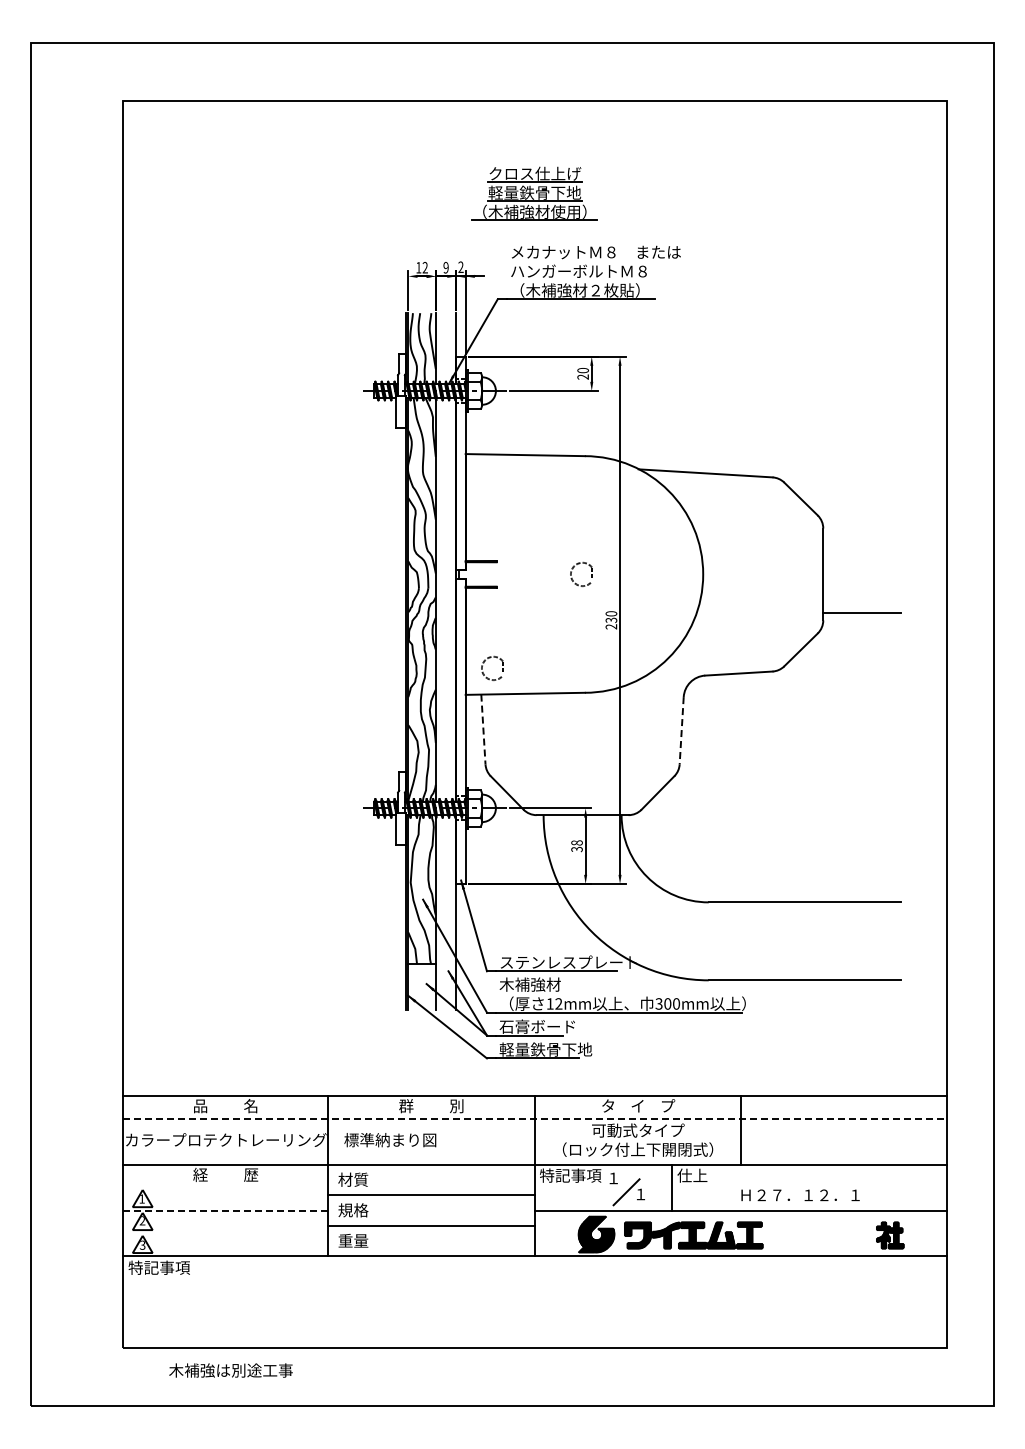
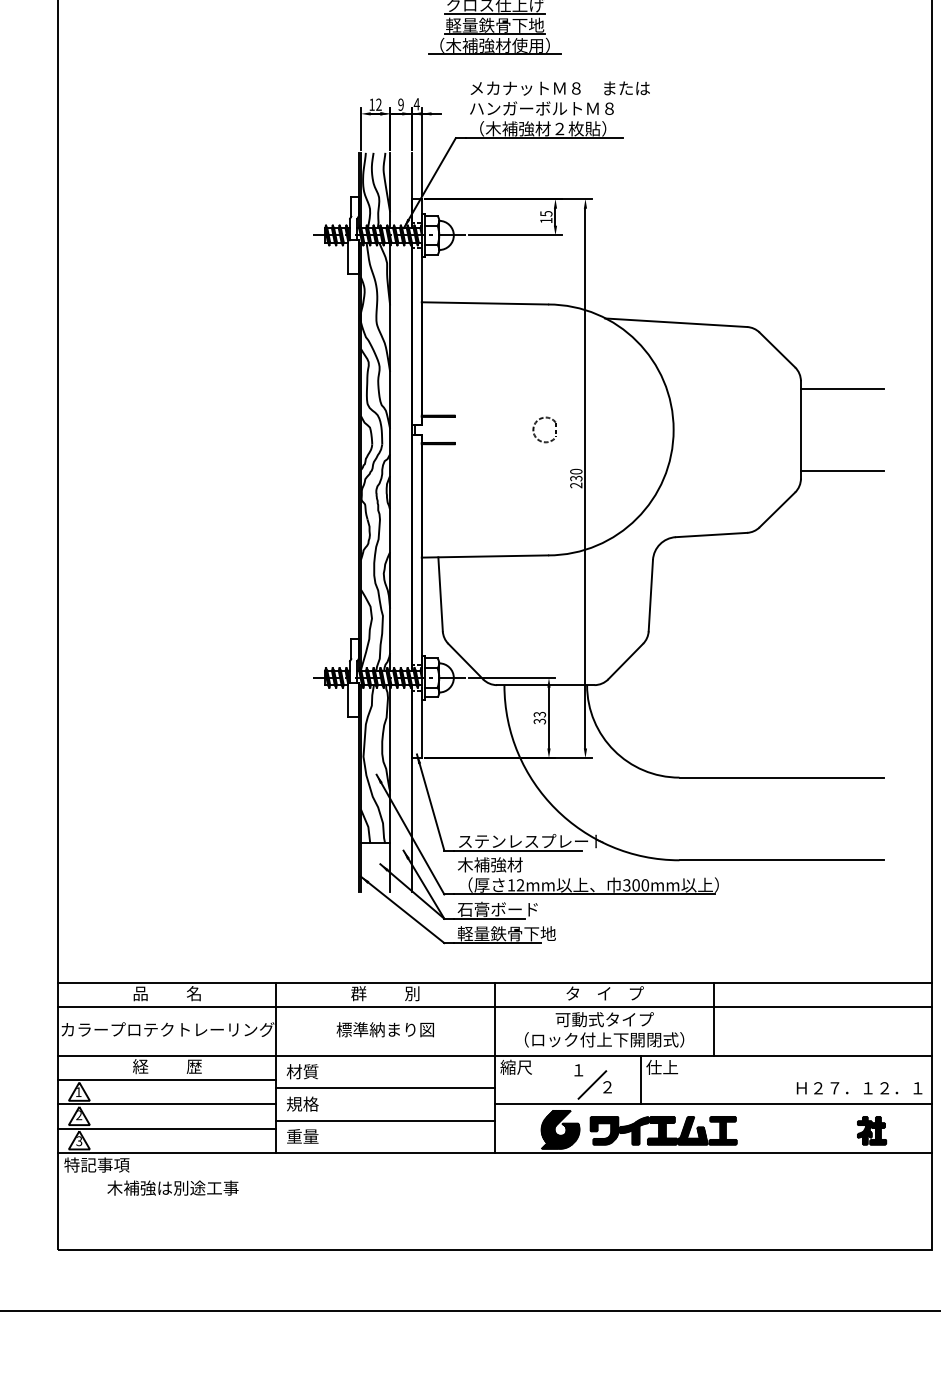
text: (460, 266) -> (416, 103), 2 -> 4
text: (582, 373) -> (545, 216), 20 -> 15
line: (862, 535) -> (842, 388), added
part: (484, 663) -> (441, 524), removed
line: (483, 729) -> (440, 594), dashed -> solid
line: (681, 730) -> (650, 595), dashed -> solid
text: (576, 842) -> (539, 714), 38 -> 33
line: (535, 1118) -> (495, 1006), dashed -> solid
text: (390, 1140) -> (385, 1030), moved
text: (570, 1175) -> (532, 1067), 特記事項 -> 縮尺
line: (225, 1187) -> (167, 1079), added
text: (640, 1193) -> (607, 1086), １ -> ２
text: (800, 1195) -> (859, 1088), moved
line: (225, 1210) -> (167, 1104), dashed -> solid
line: (225, 1233) -> (167, 1128), added
text: (230, 1370) -> (172, 1188), moved

